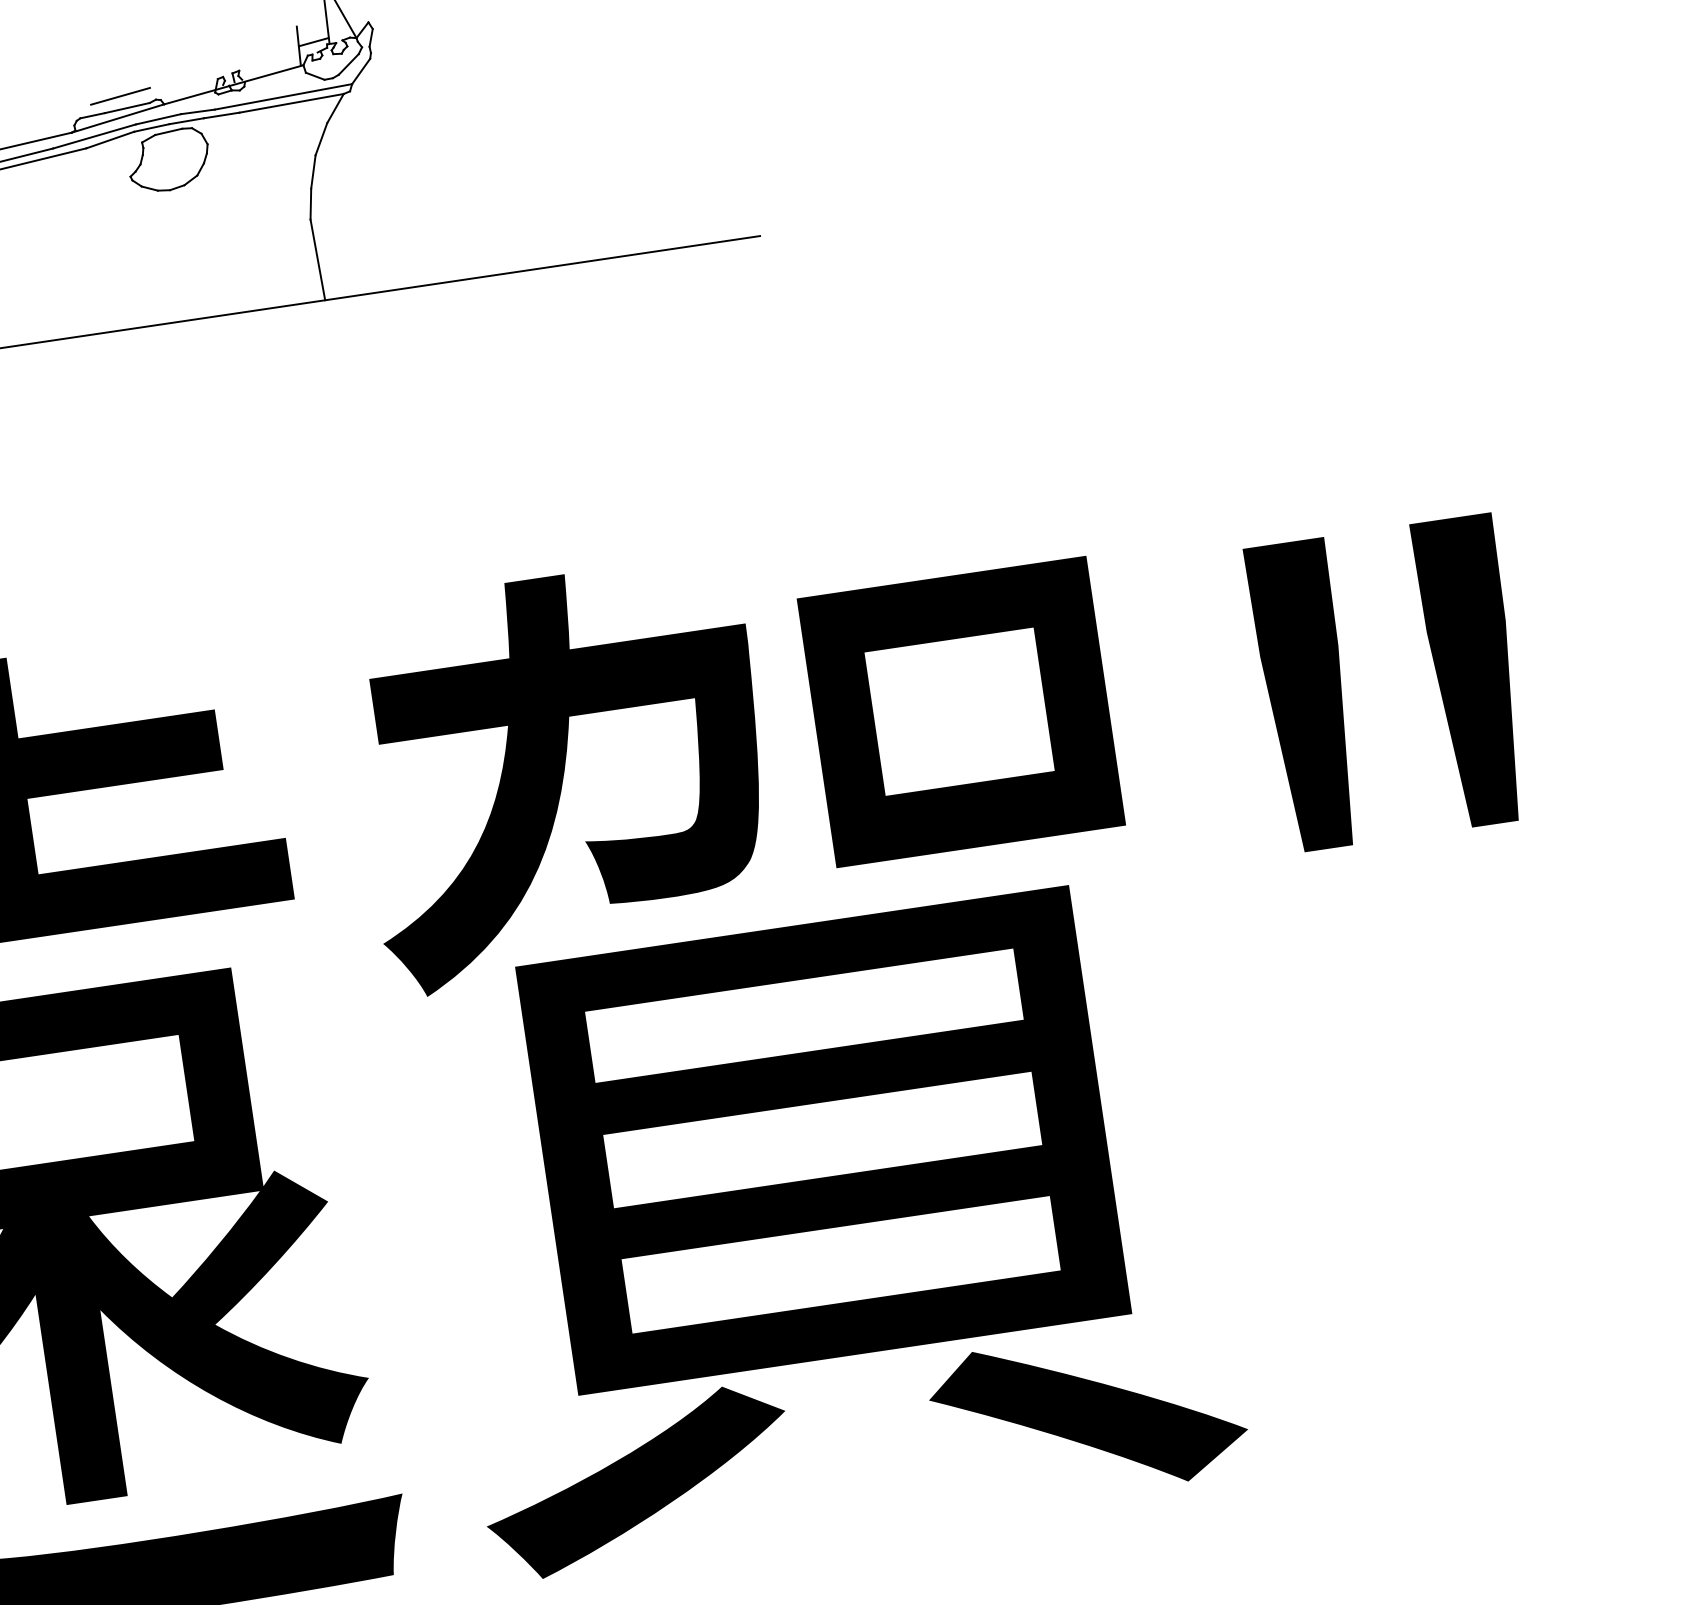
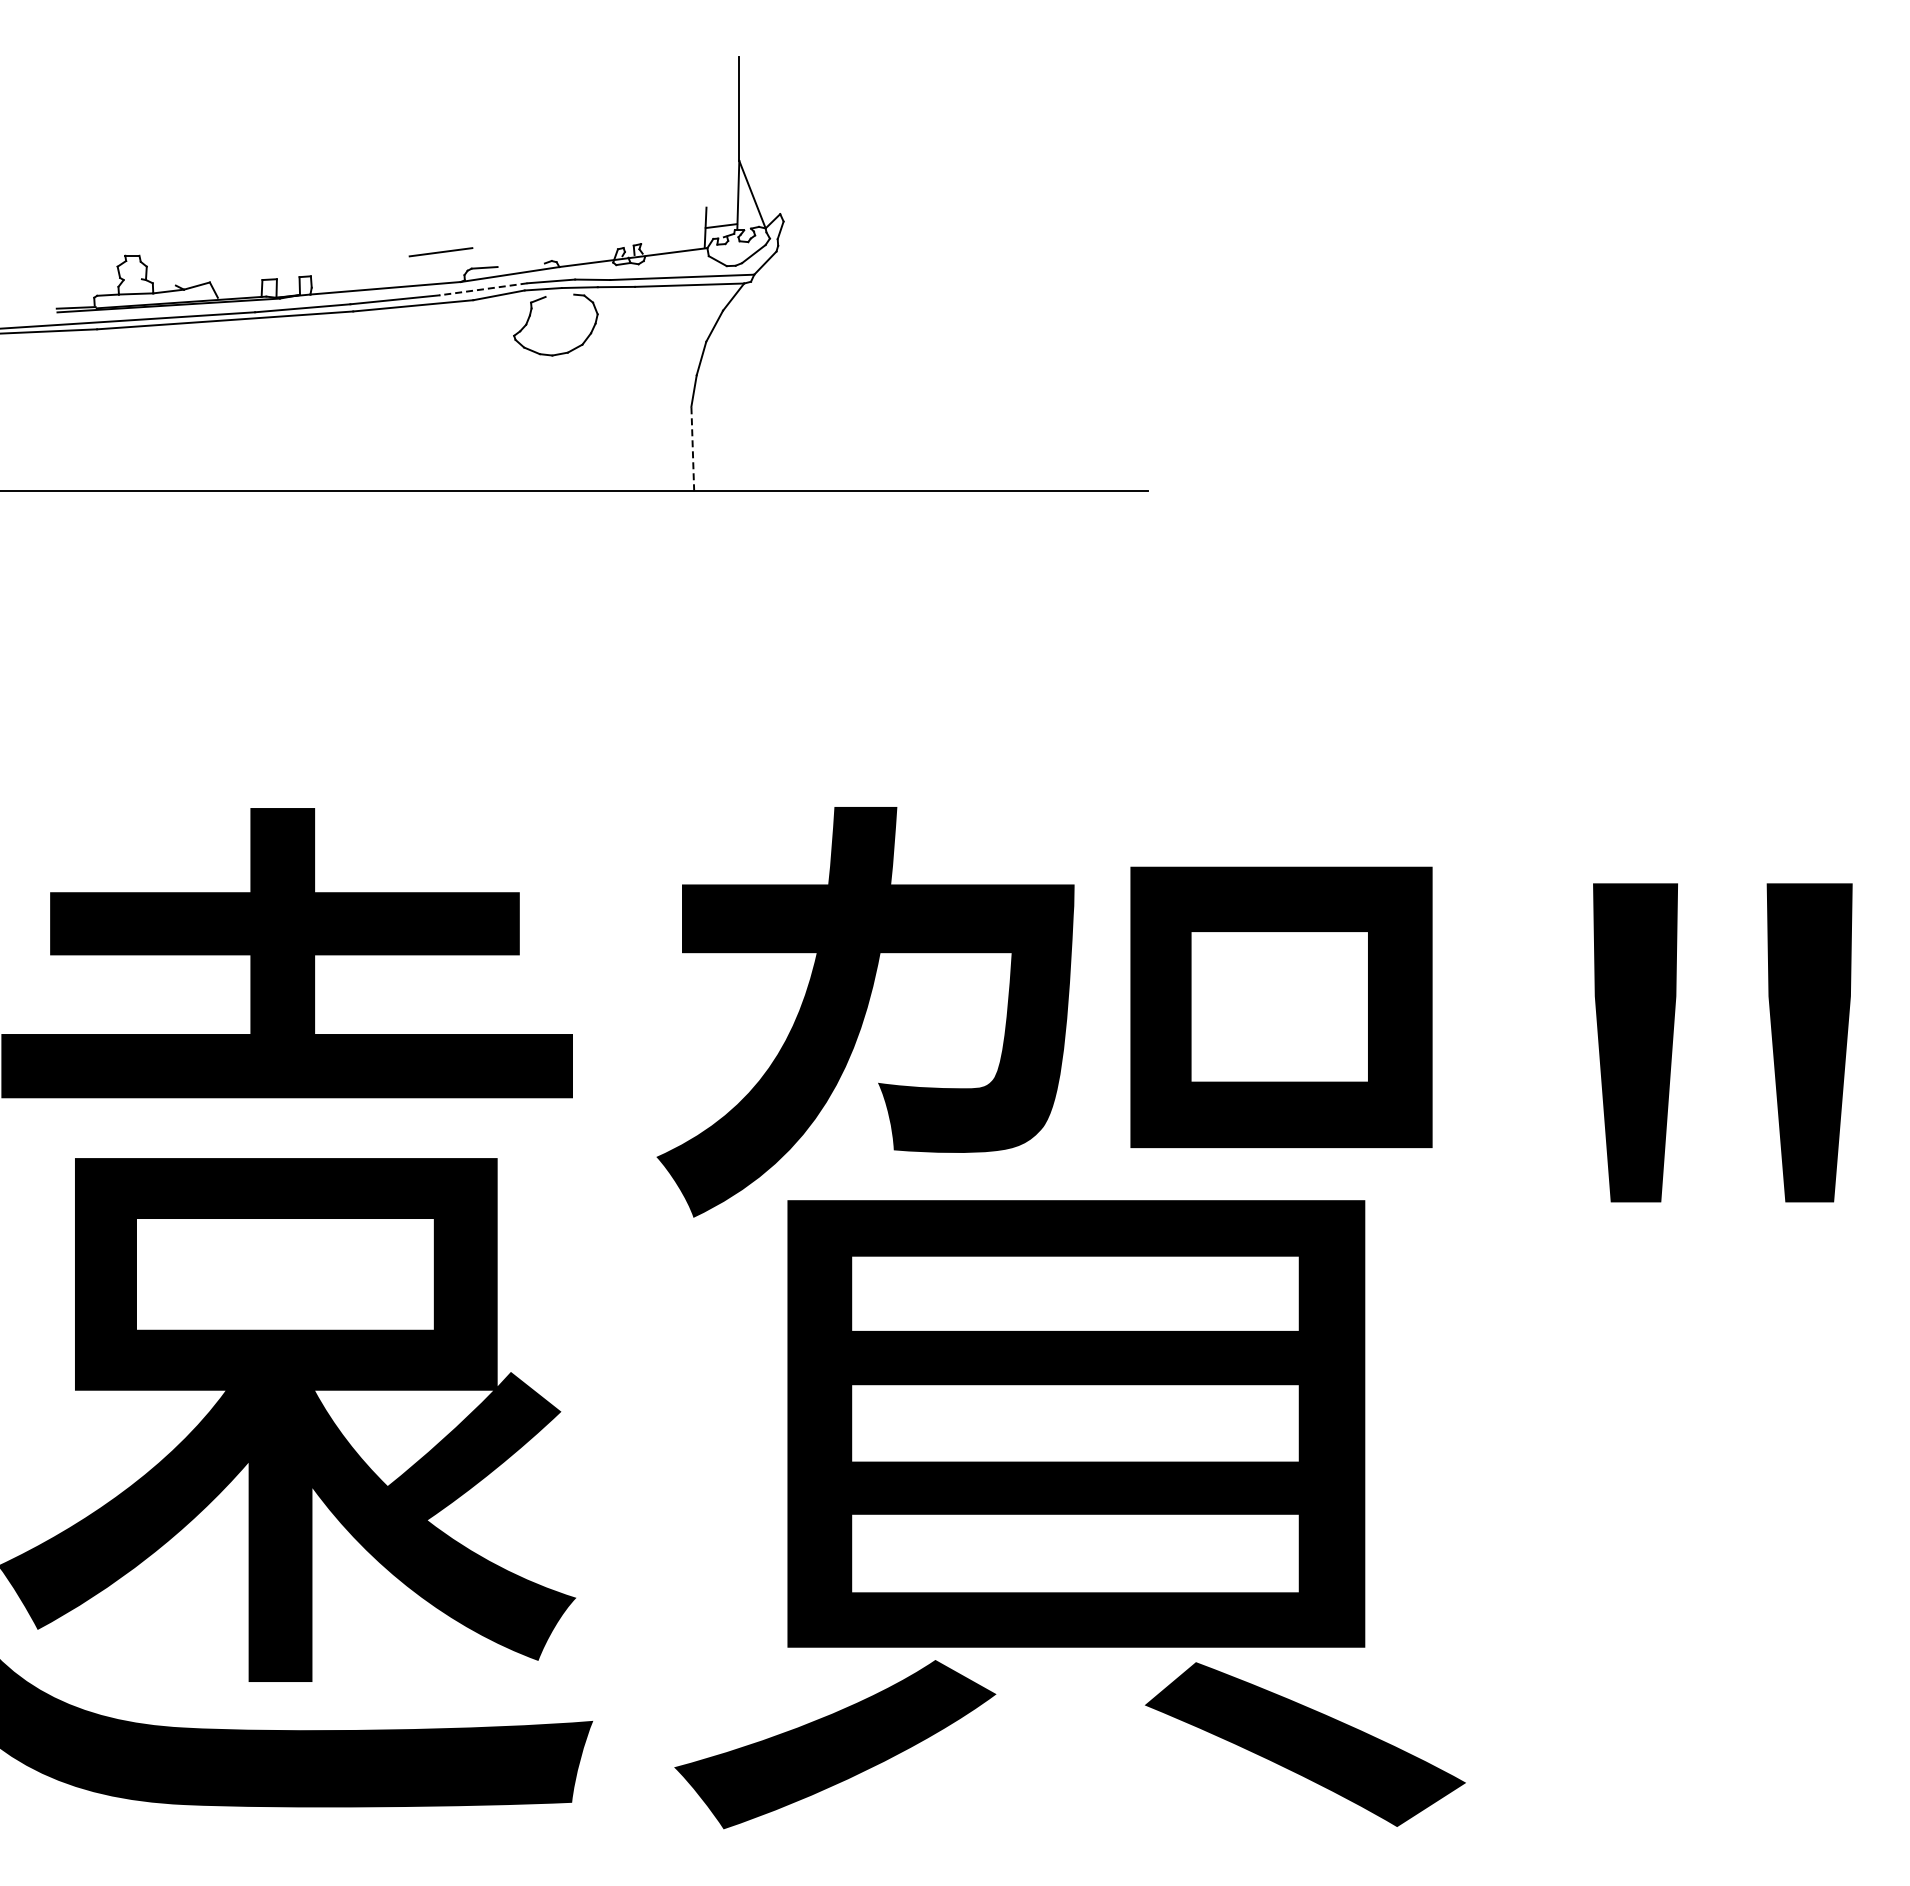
line: (120, 96) -> (440, 252), moved
line: (126, 108) -> (520, 265), removed
line: (168, 131) -> (559, 295), removed
line: (93, 136) -> (482, 289), solid -> dashed
line: (317, 259) -> (692, 448), solid -> dashed

